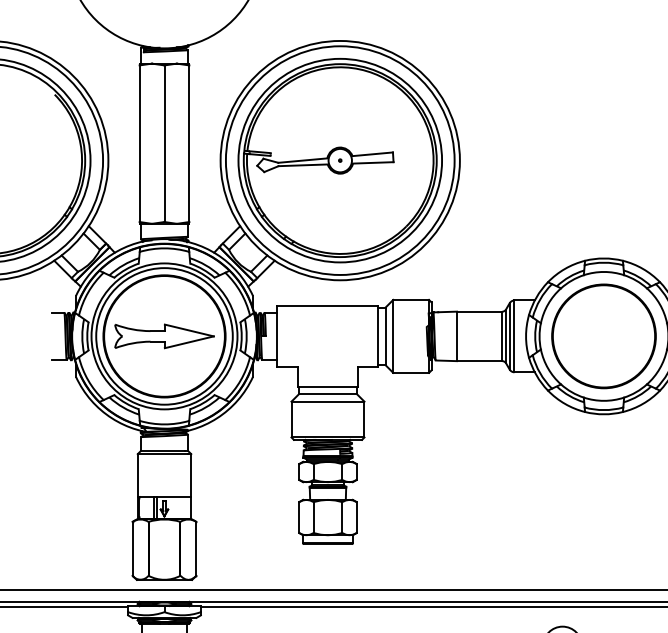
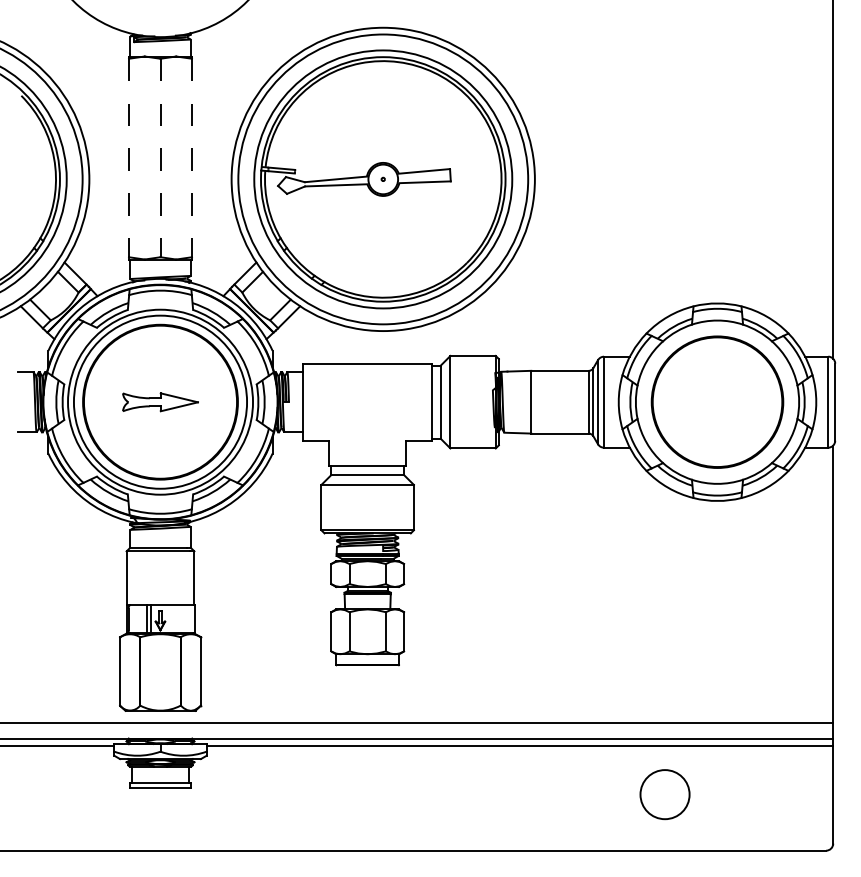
line: (139, 144) -> (128, 158), solid -> dashed
line: (164, 144) -> (160, 158), solid -> dashed
line: (189, 144) -> (192, 158), solid -> dashed
part: (164, 336) -> (160, 402), size x0.6

